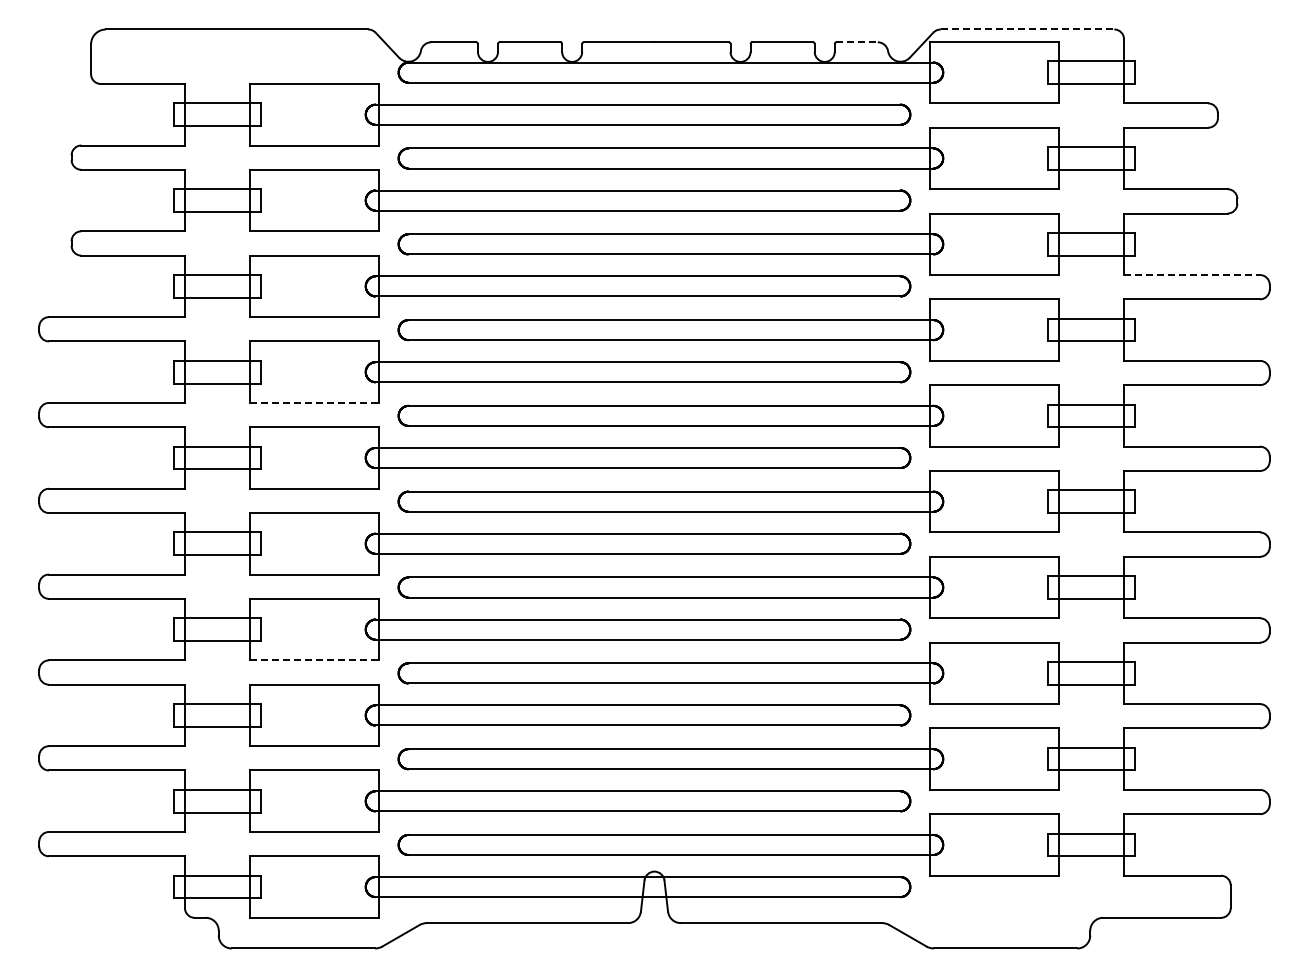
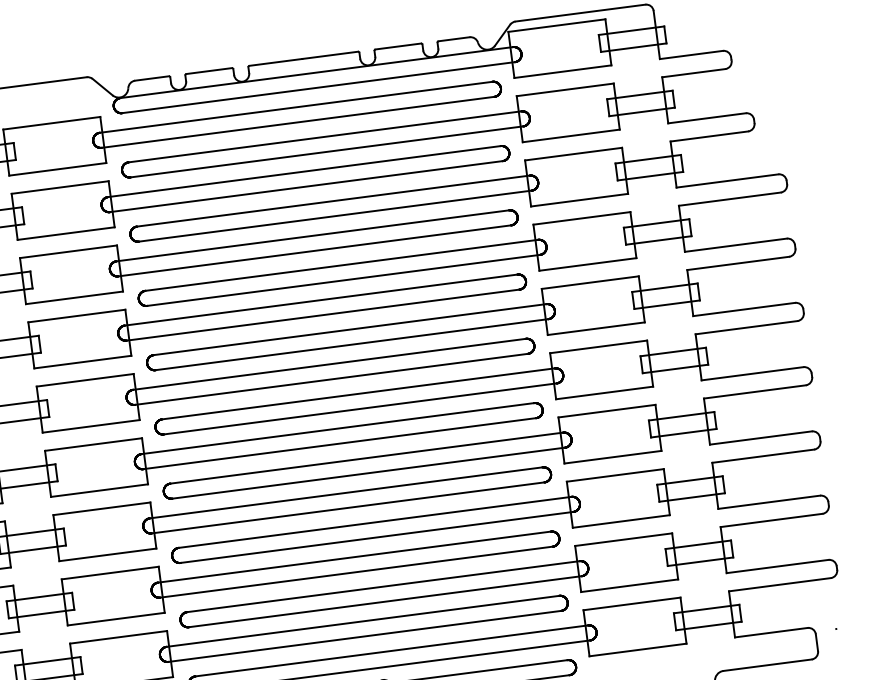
line: (1027, 29) -> (580, 13), dashed -> solid
line: (857, 42) -> (454, 39), dashed -> solid
line: (1192, 275) -> (727, 181), dashed -> solid
line: (314, 402) -> (82, 361), dashed -> solid
line: (314, 660) -> (107, 554), dashed -> solid

